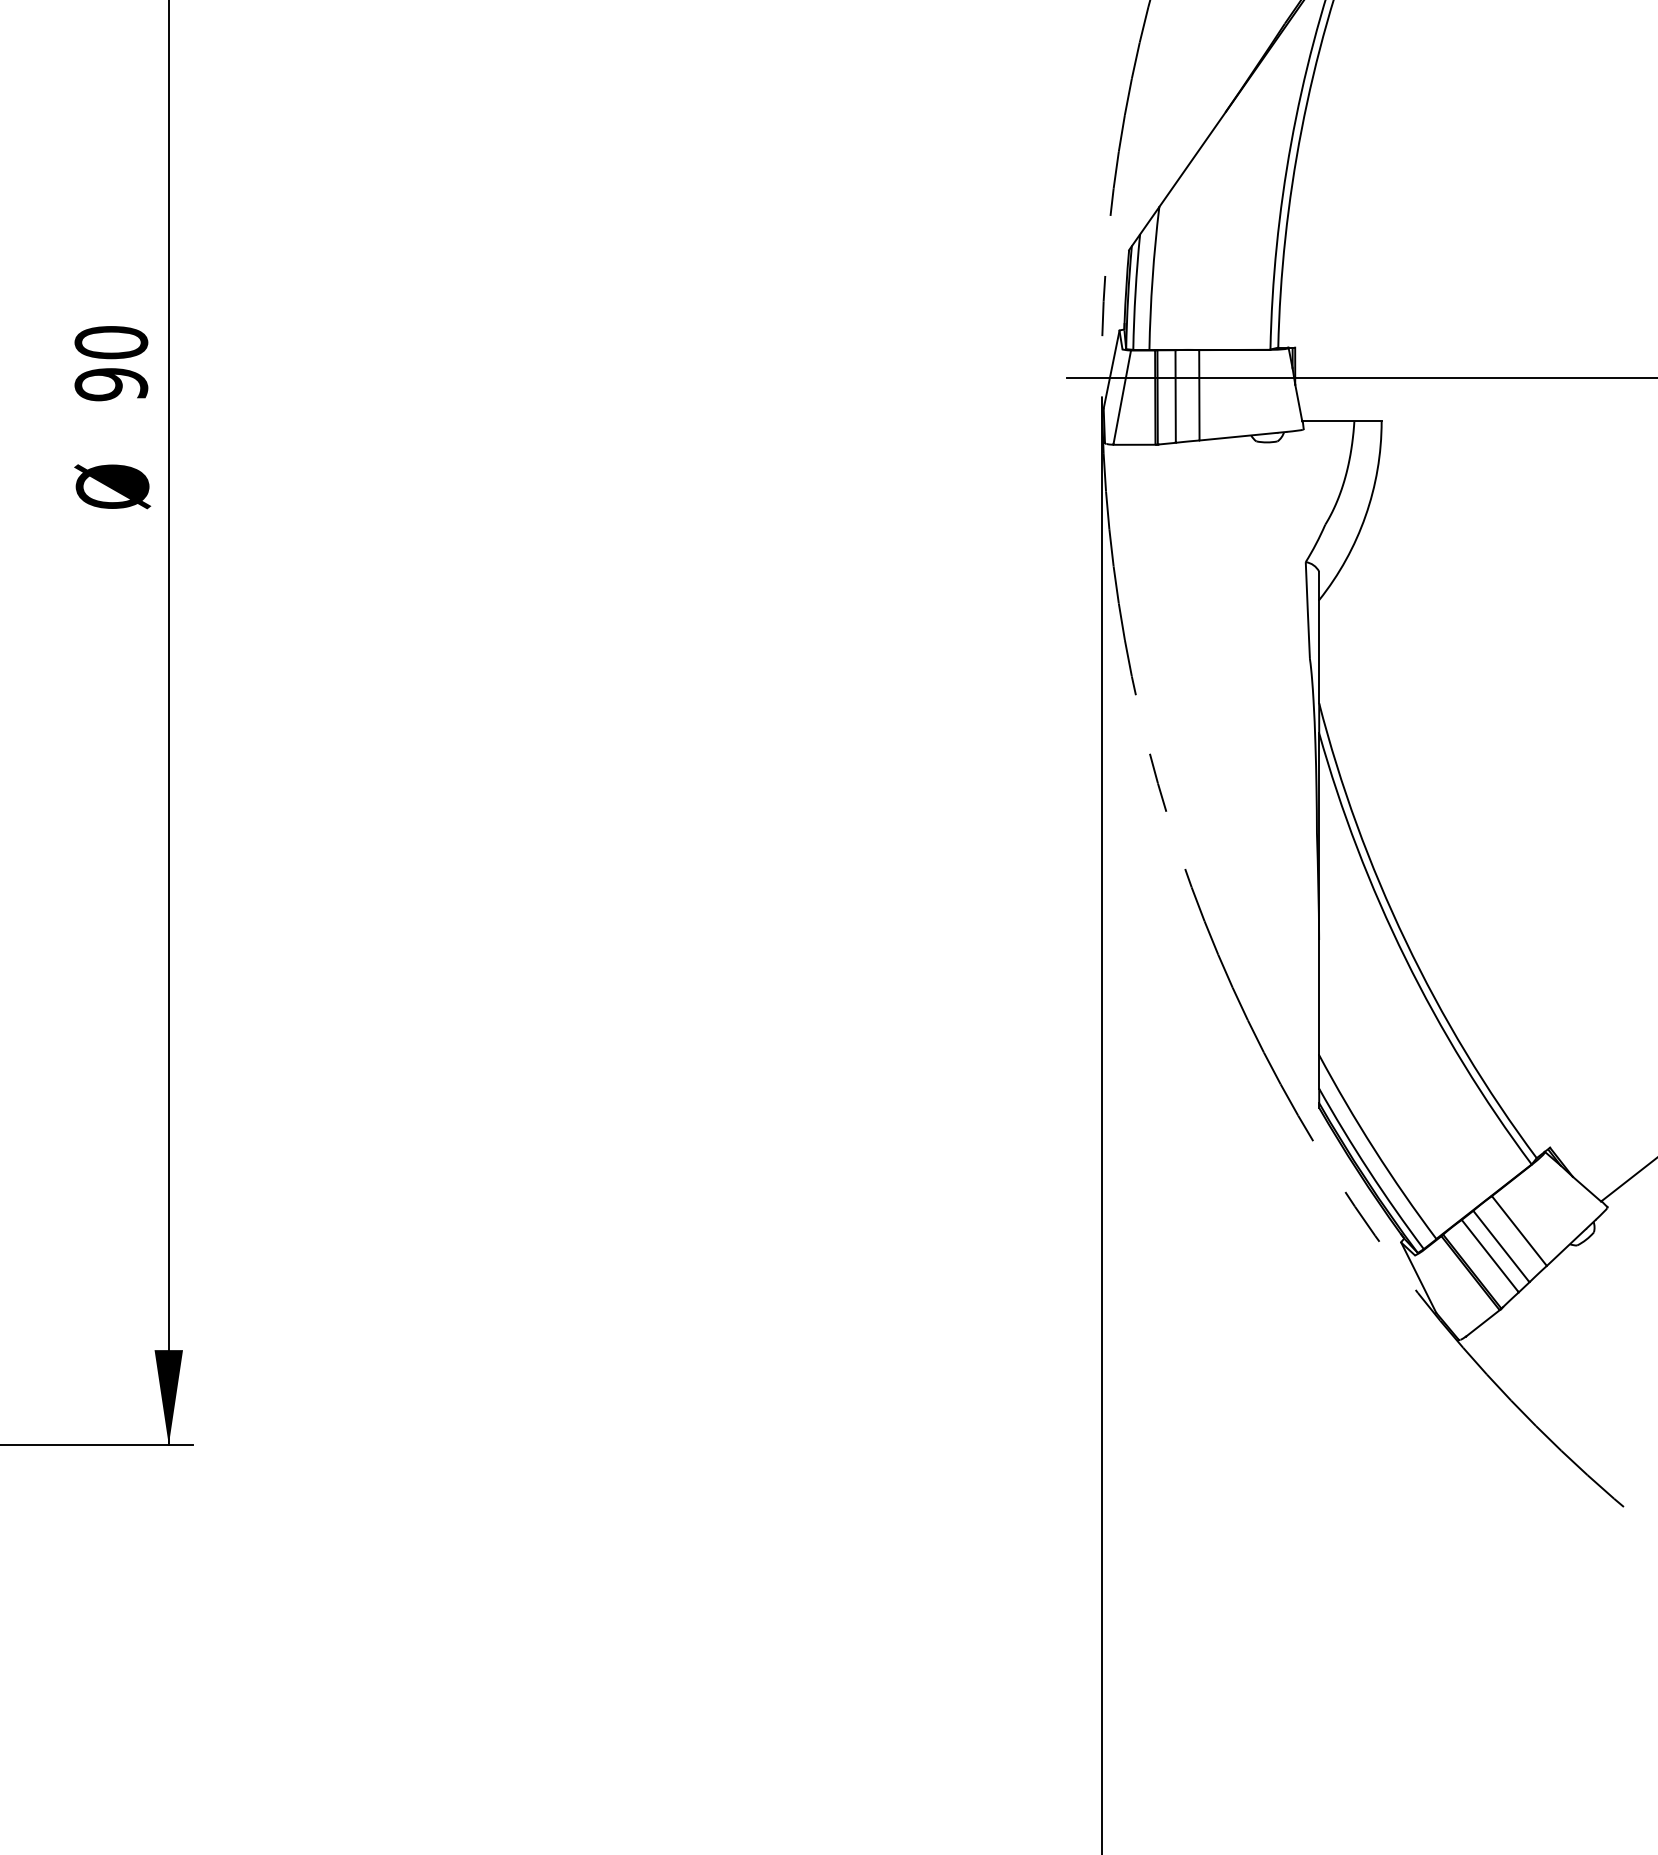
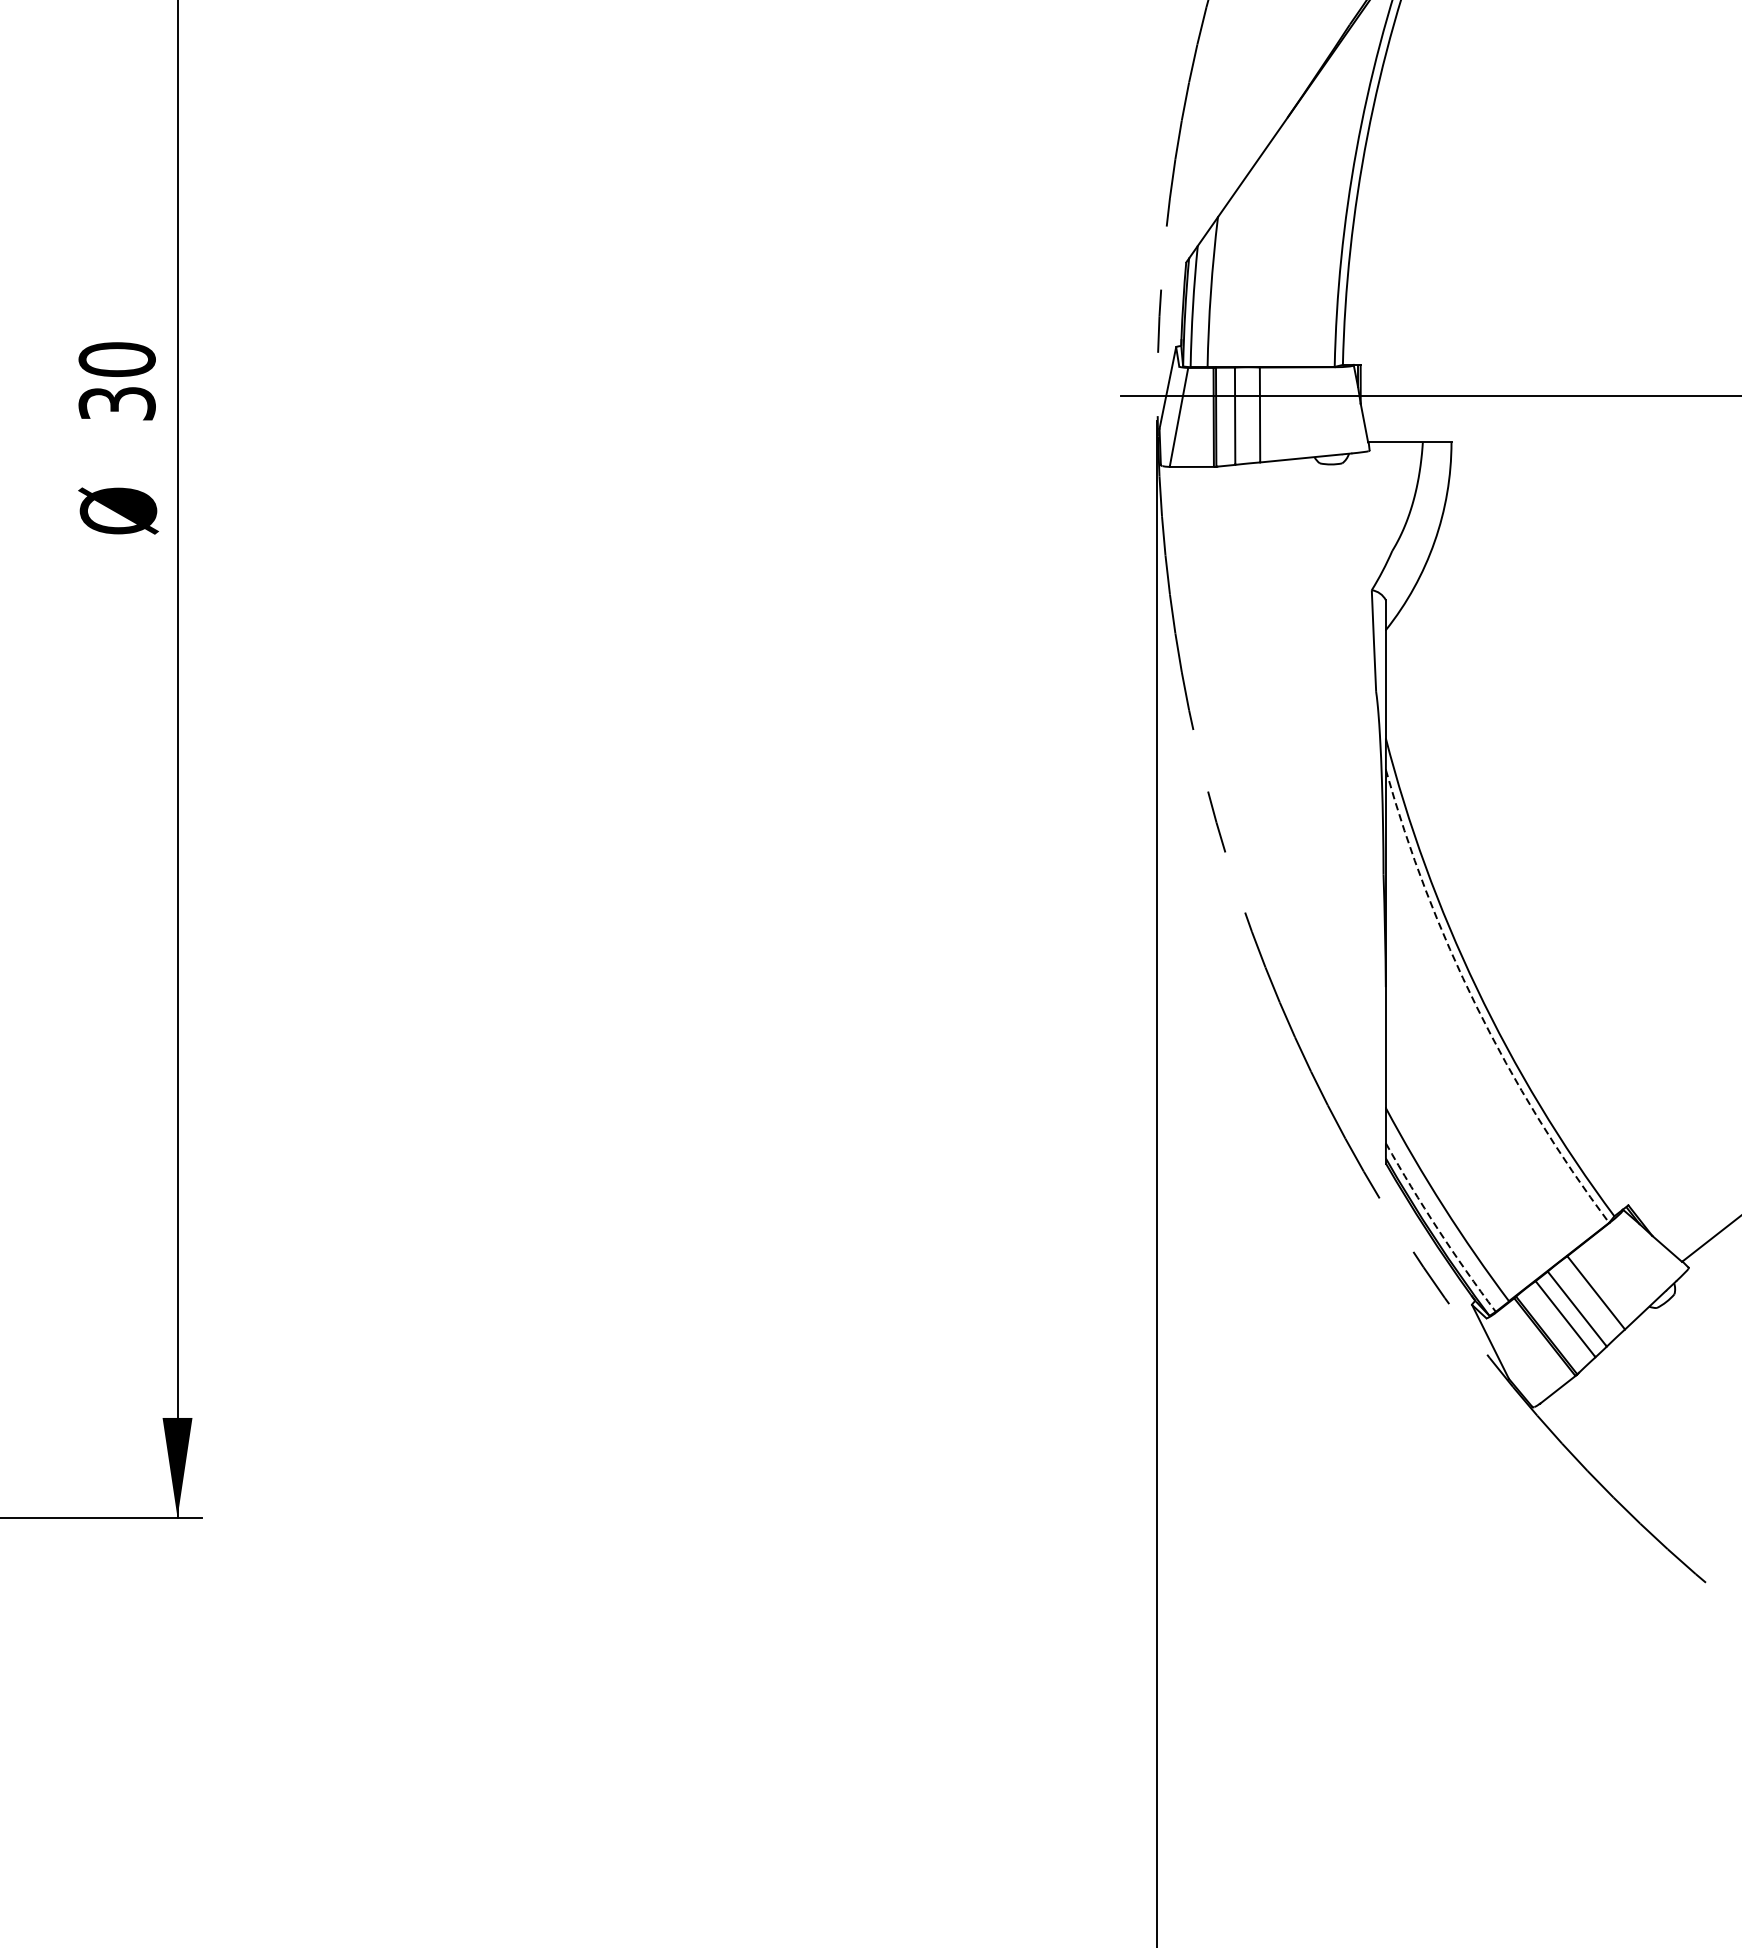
text: (111, 384) -> (117, 403), 90 -> 30
arc: (1405, 958) -> (1476, 1006), solid -> dashed
arc: (1368, 1170) -> (1437, 1229), solid -> dashed

